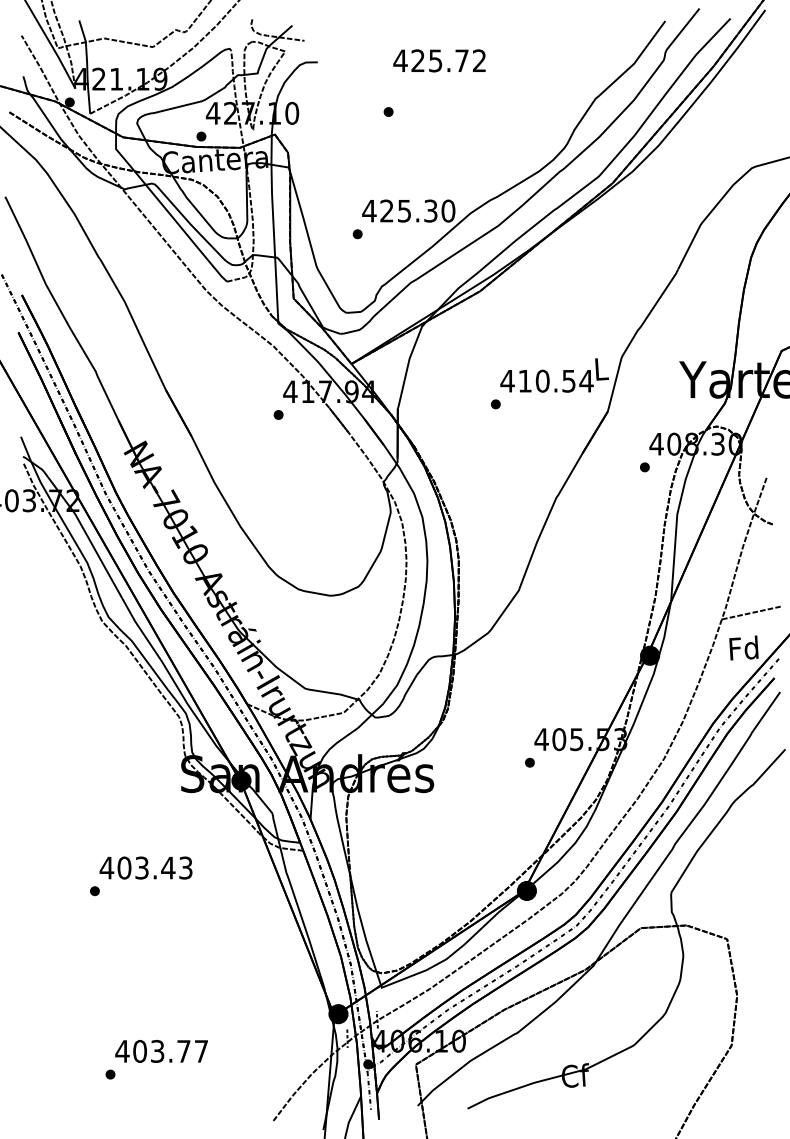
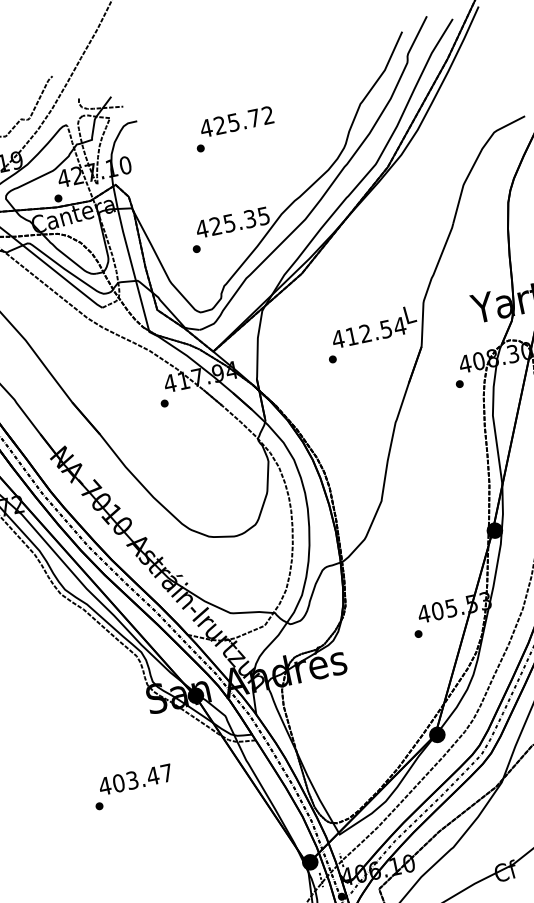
text: (439, 60) -> (236, 121), moved
text: (448, 210) -> (263, 215), 425.30 -> 425.35
text: (542, 380) -> (365, 333), 410.54 -> 412.54
text: (185, 867) -> (166, 772), 403.43 -> 403.47

